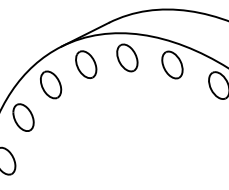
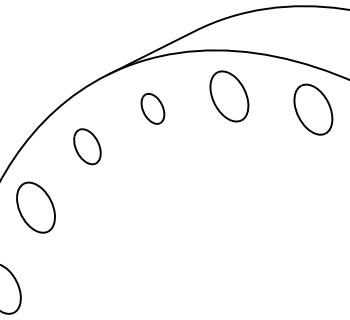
part: (86, 64) -> (153, 108), size x0.6
part: (51, 84) -> (88, 145), size x0.7

